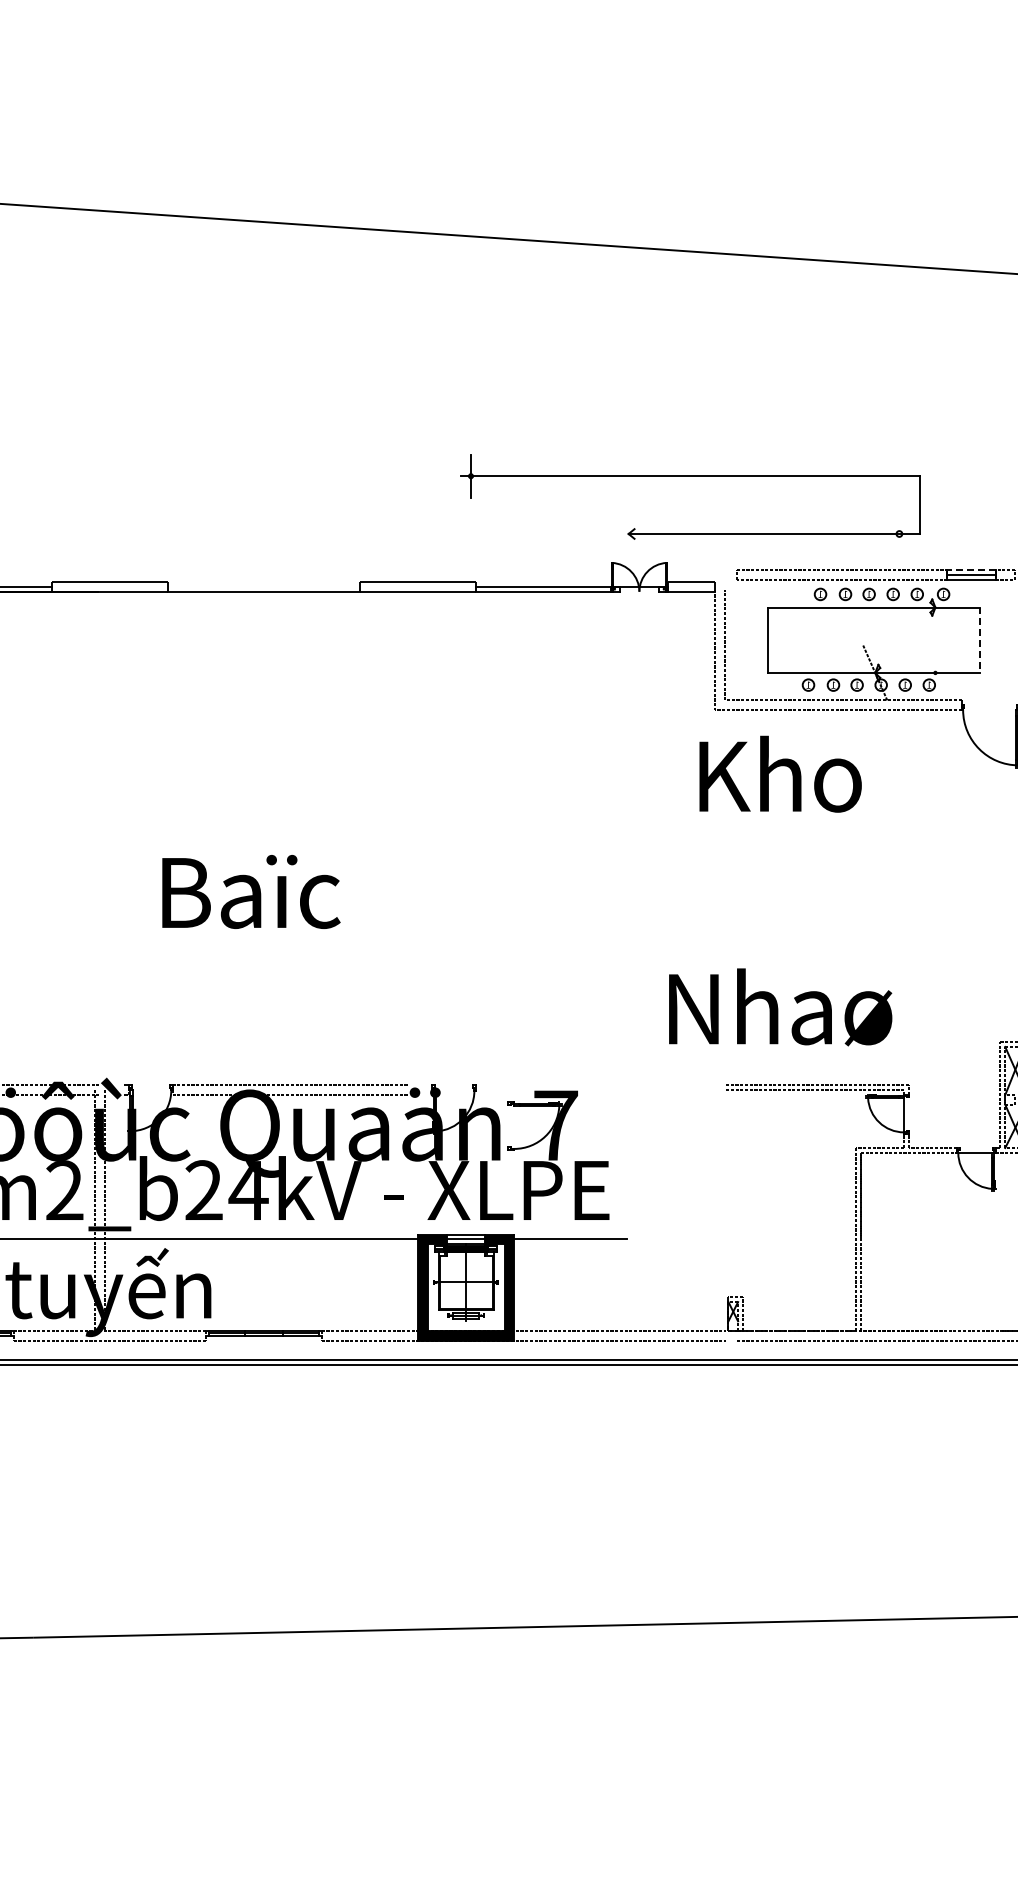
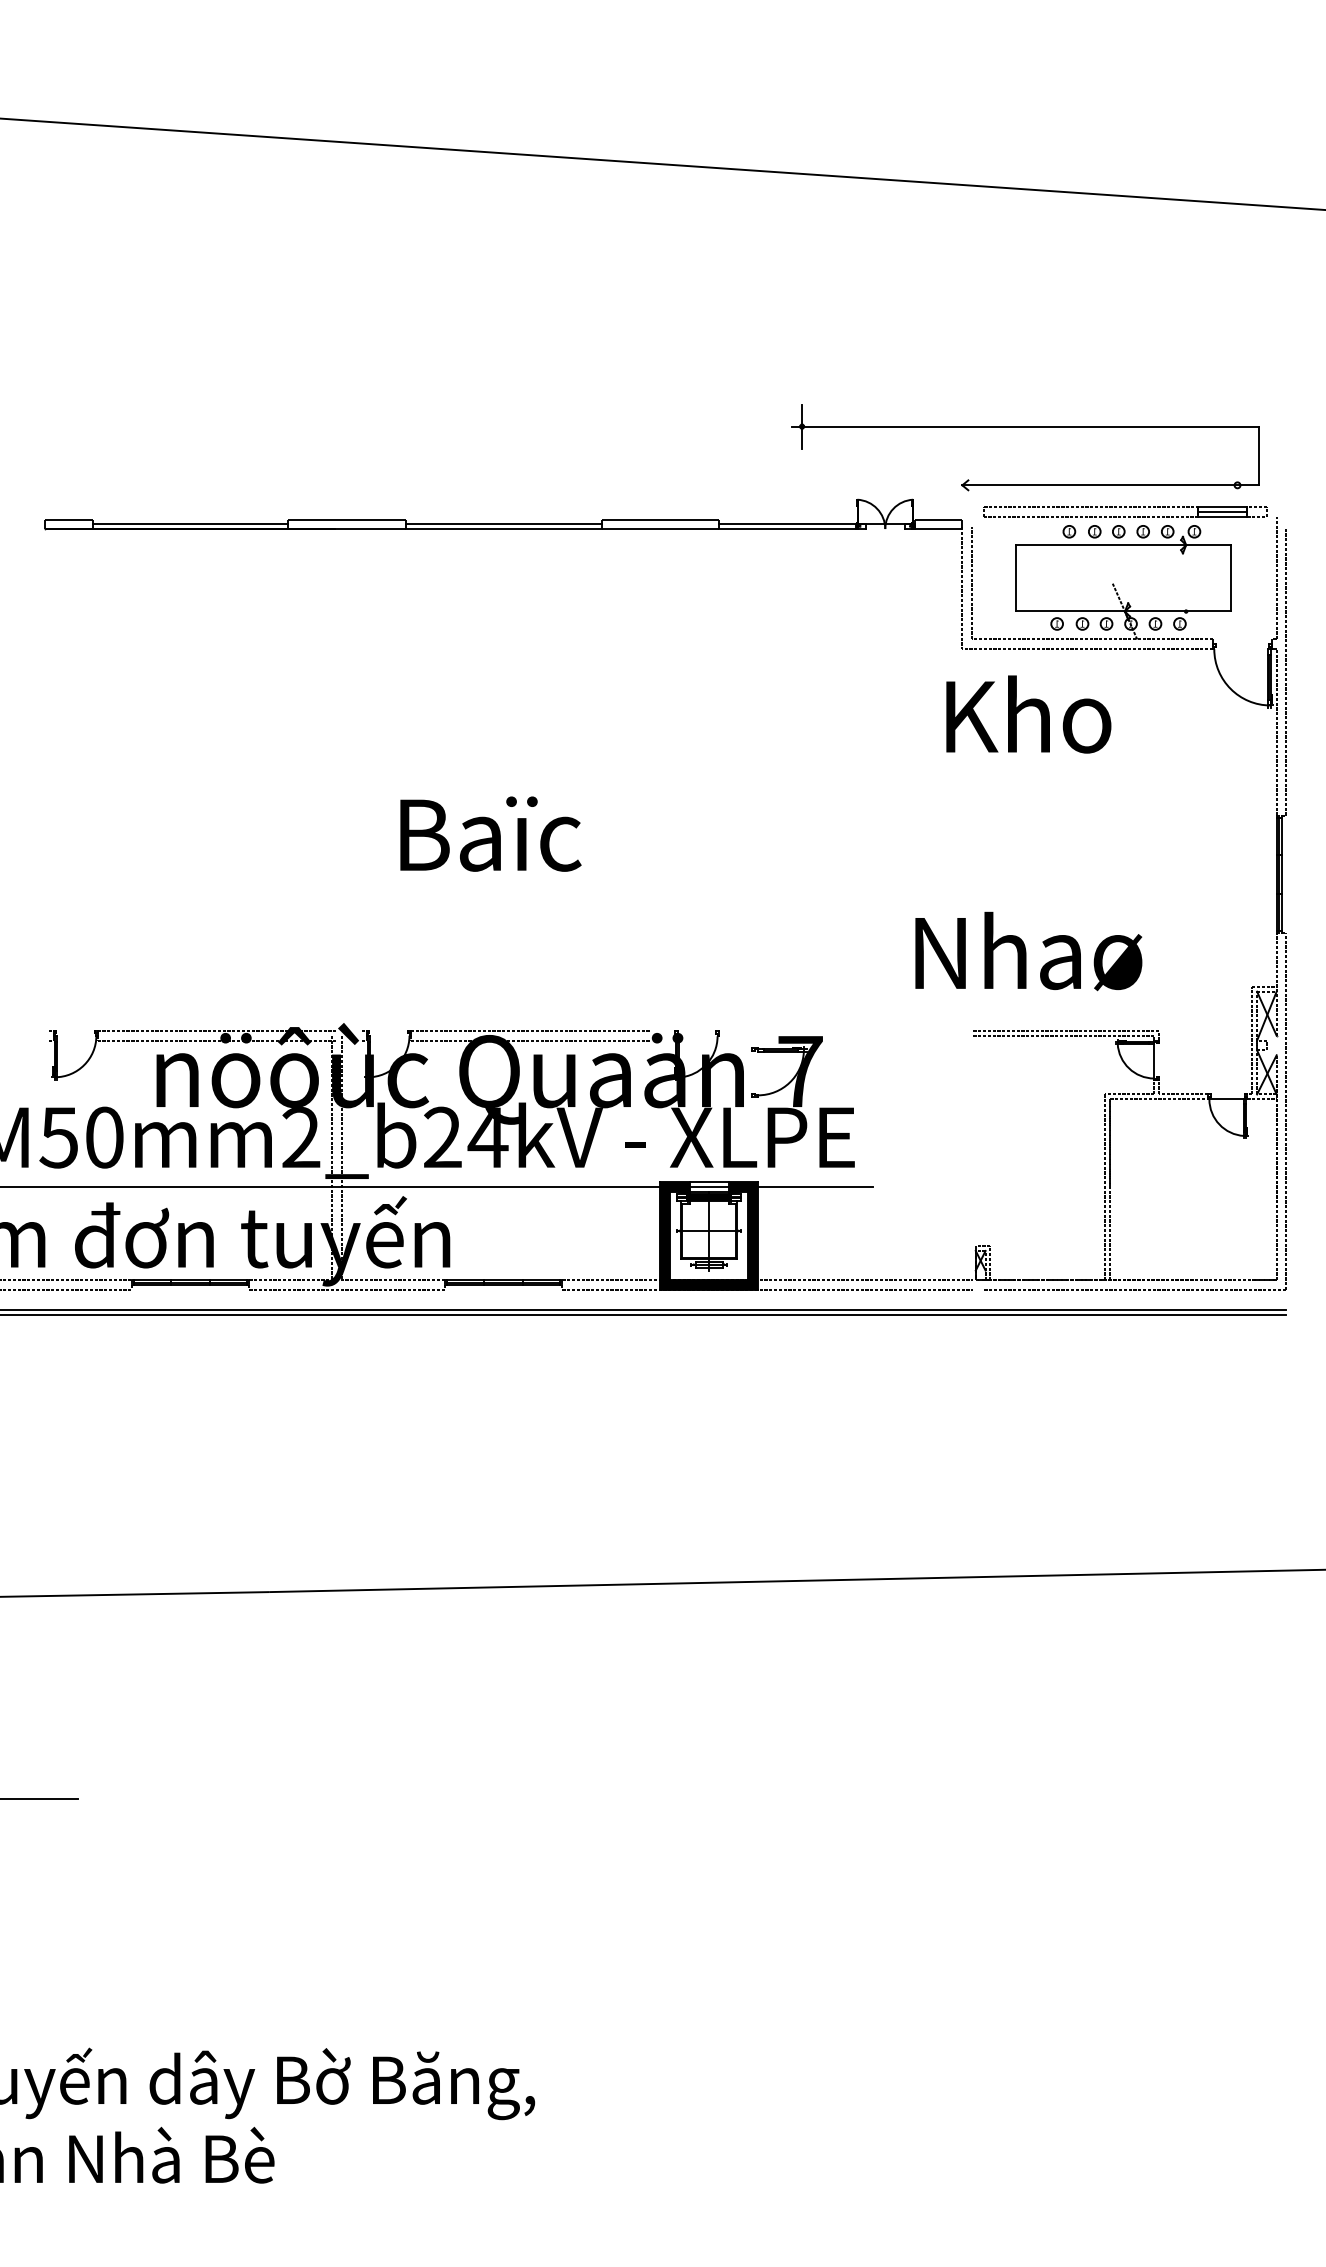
part: (690, 477) -> (1025, 427), moved
line: (971, 570) -> (1222, 507), dashed -> solid
line: (263, 587) -> (503, 524), added
line: (980, 640) -> (1231, 578), dashed -> solid

